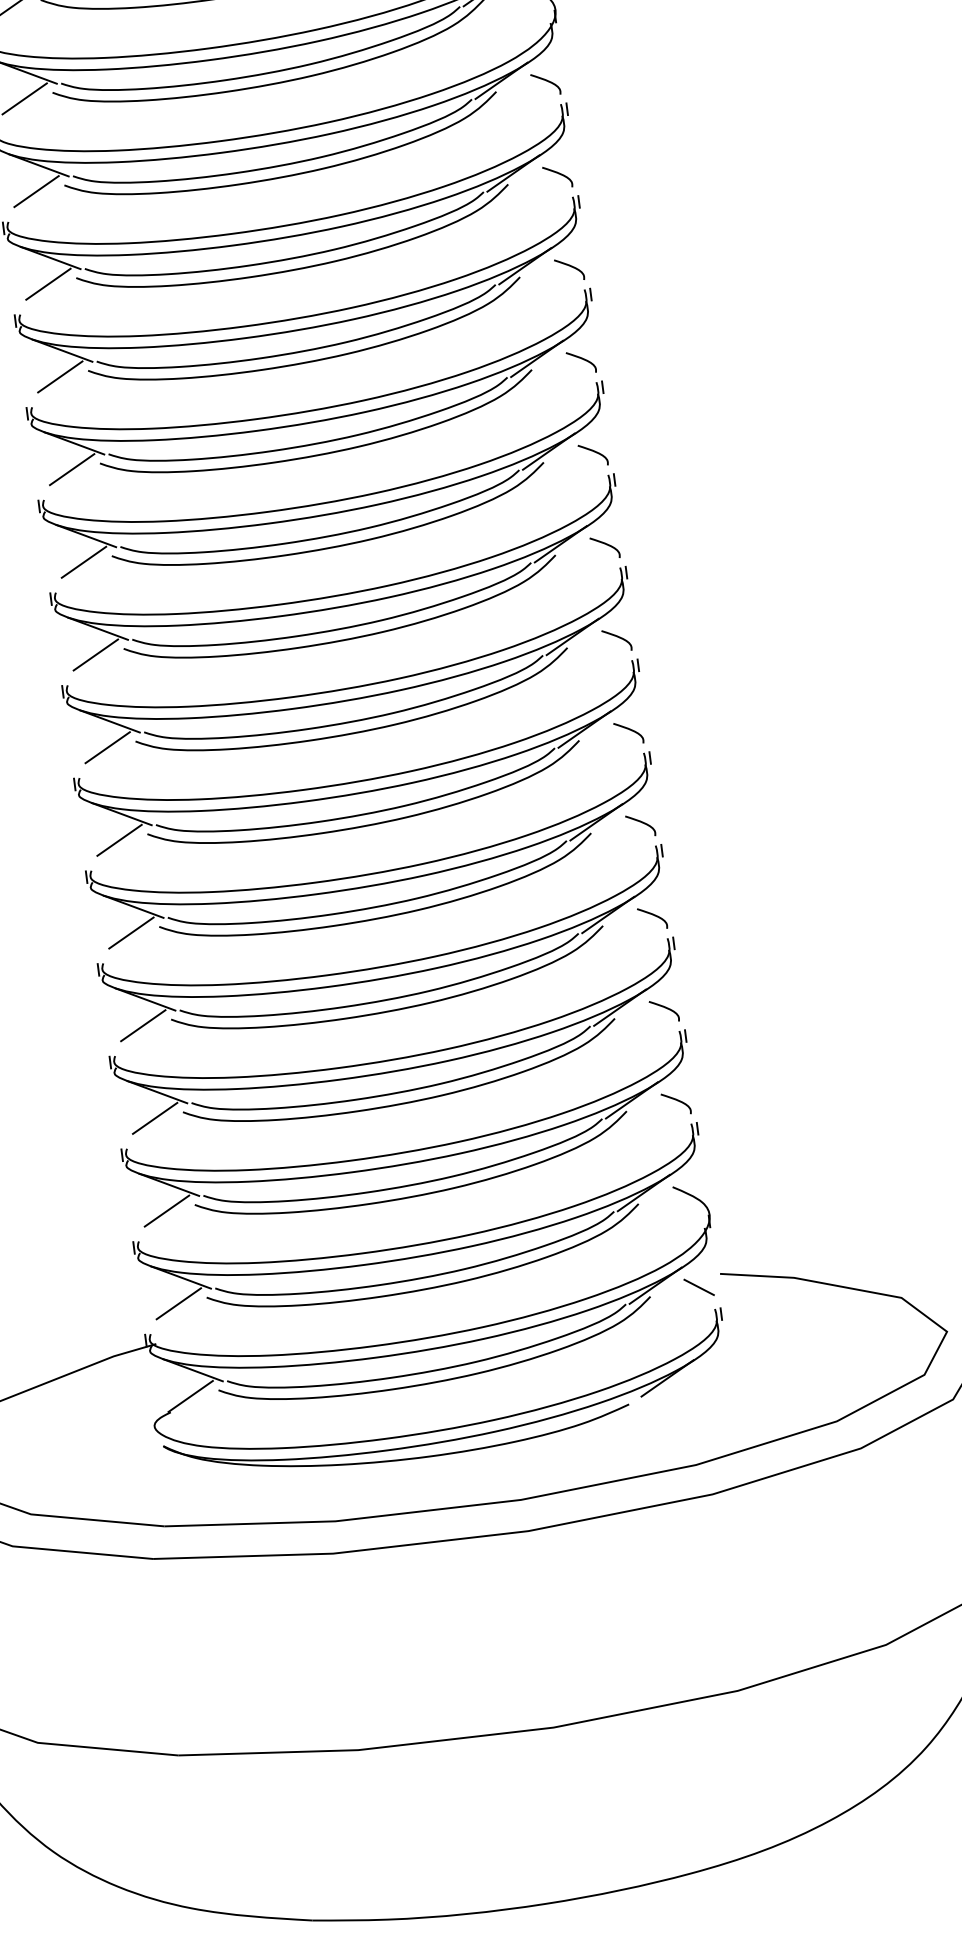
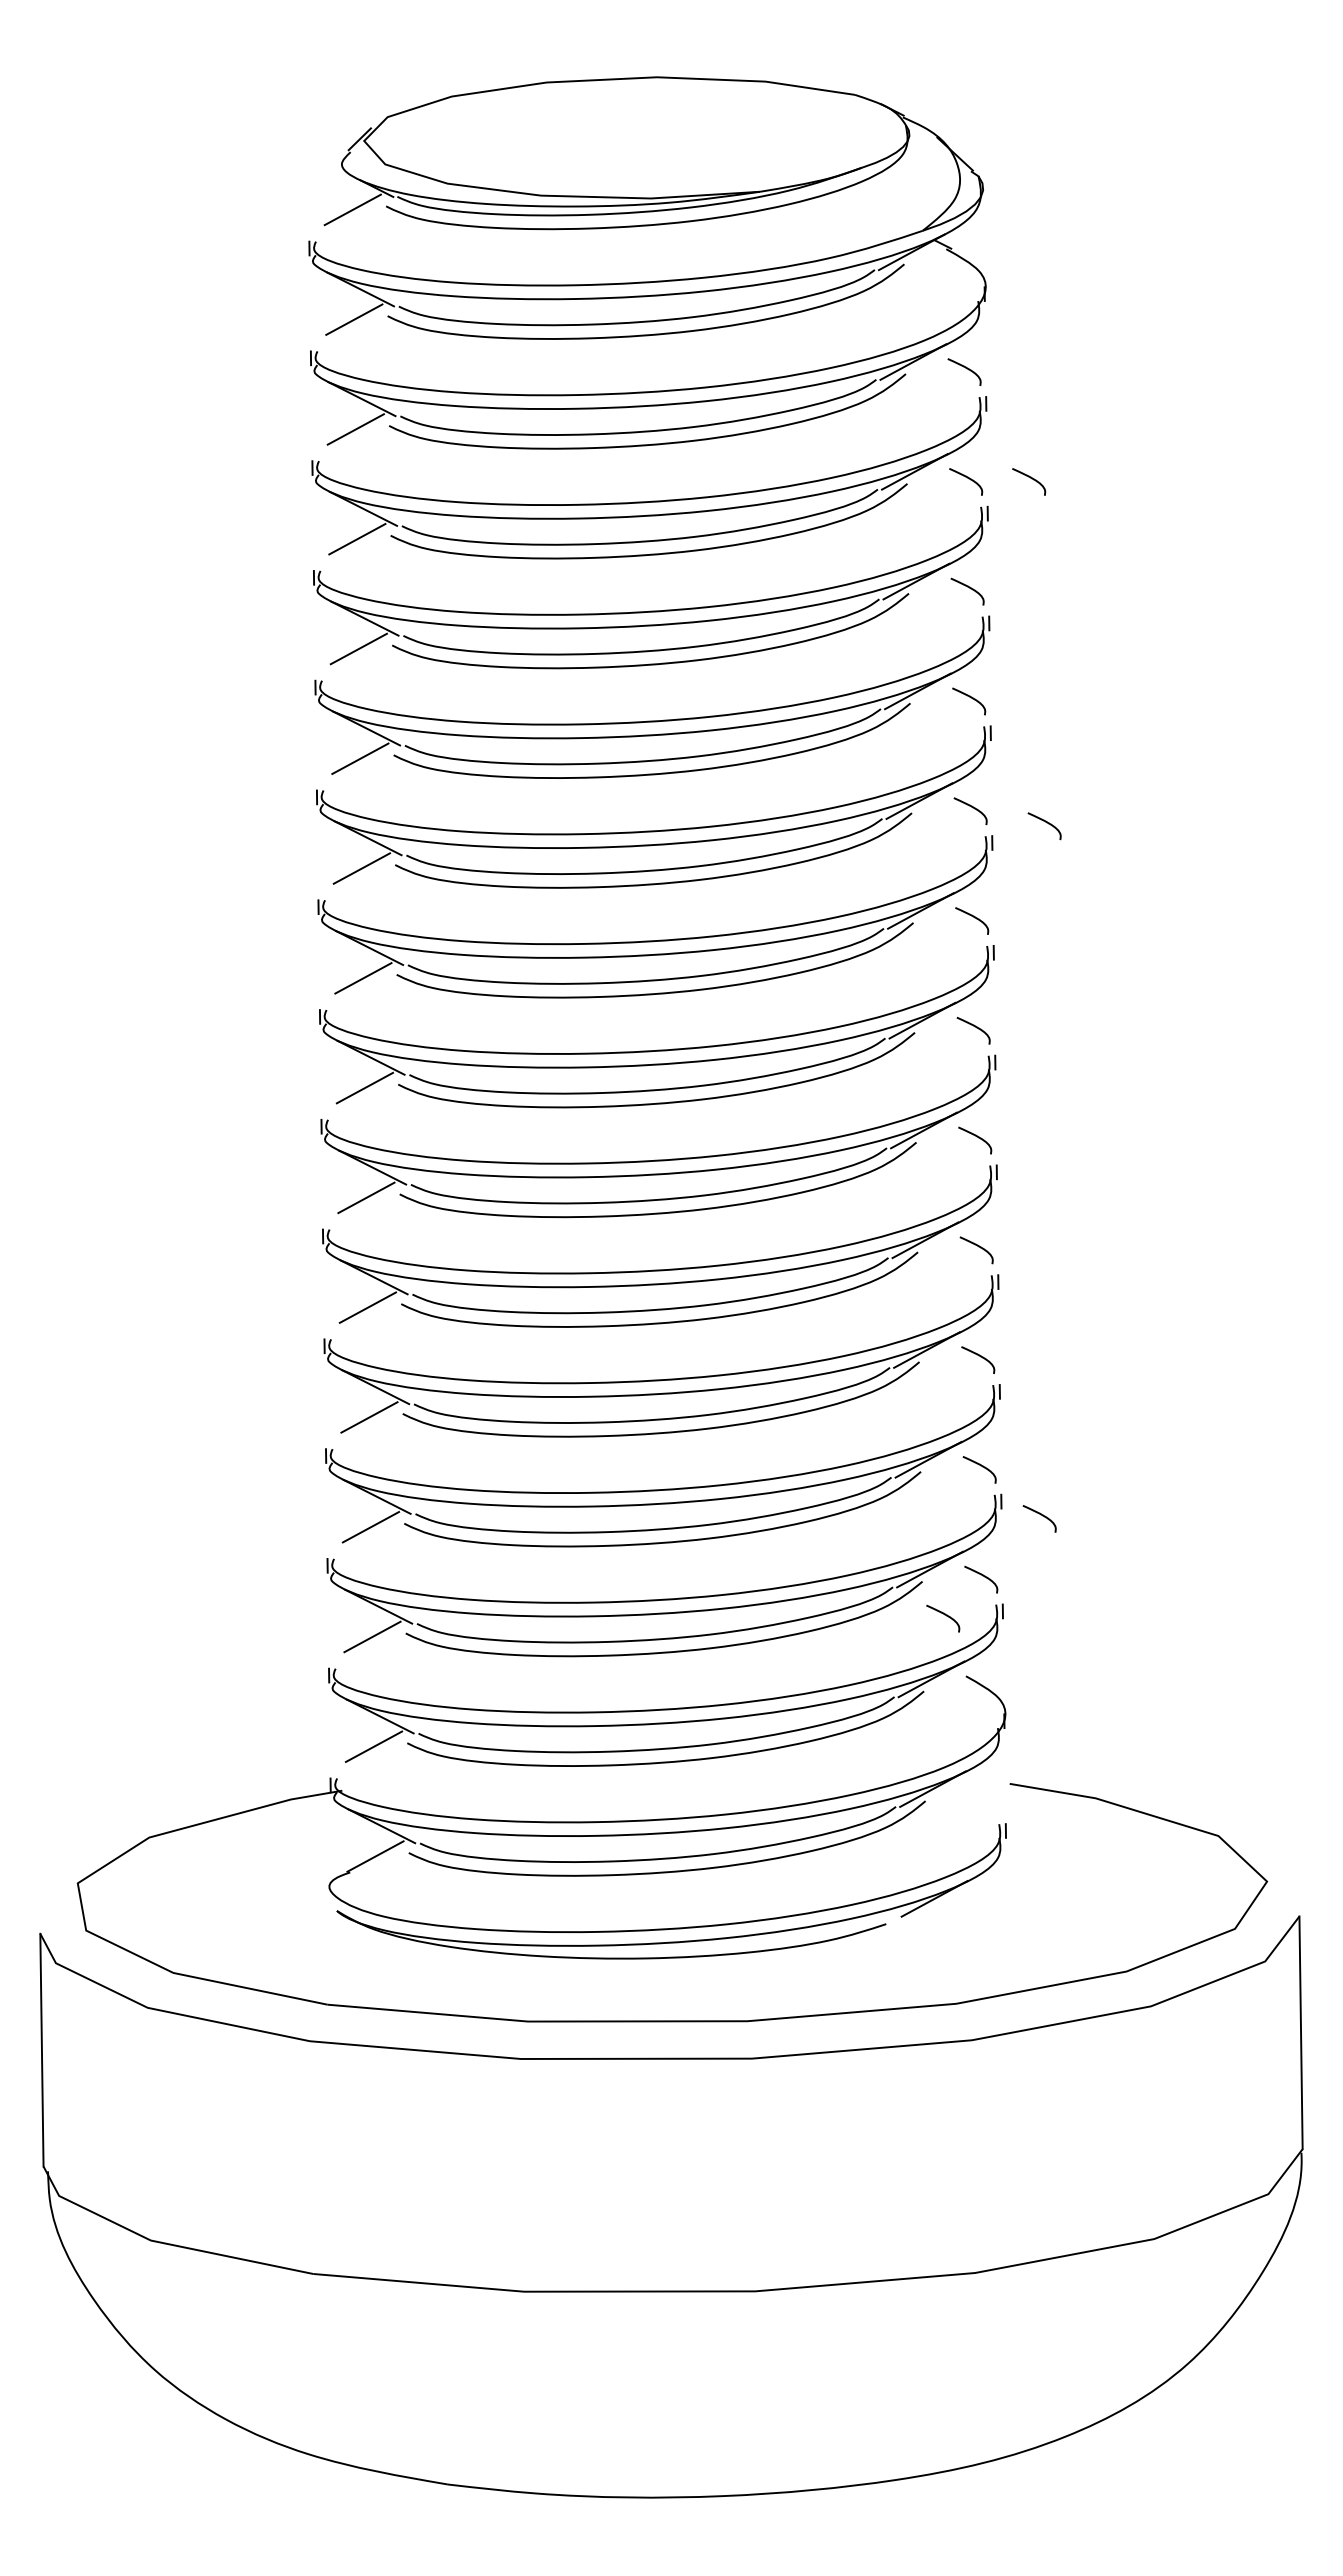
curve: (612, 168) -> (1031, 479), added
curve: (658, 458) -> (1046, 823), added
curve: (720, 1044) -> (1040, 1515), added
curve: (648, 1137) -> (944, 1615), added
line: (699, 1287) -> (983, 1796), removed

